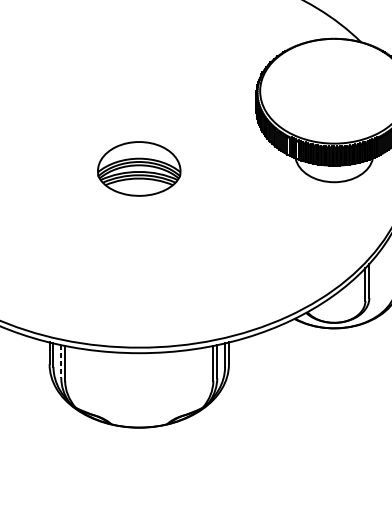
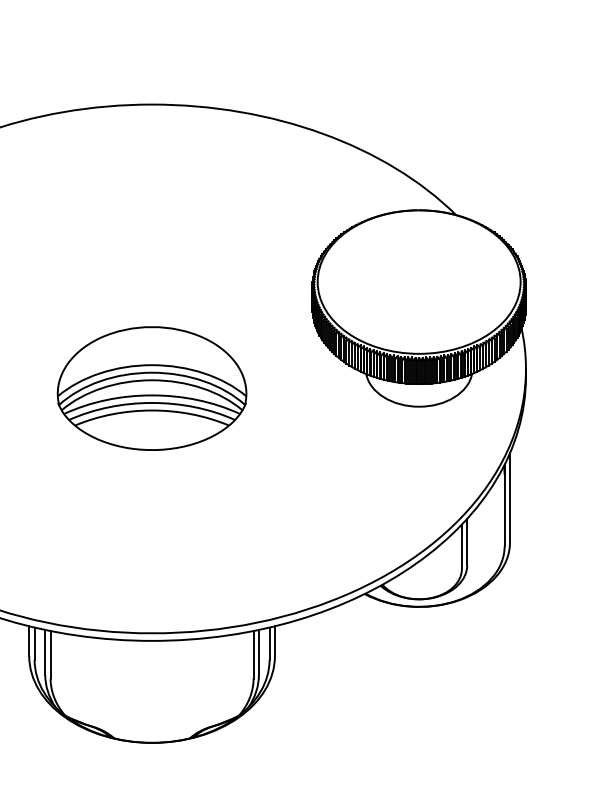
part: (138, 168) -> (151, 388), size x1.67
line: (61, 361) -> (45, 652), dashed -> solid

